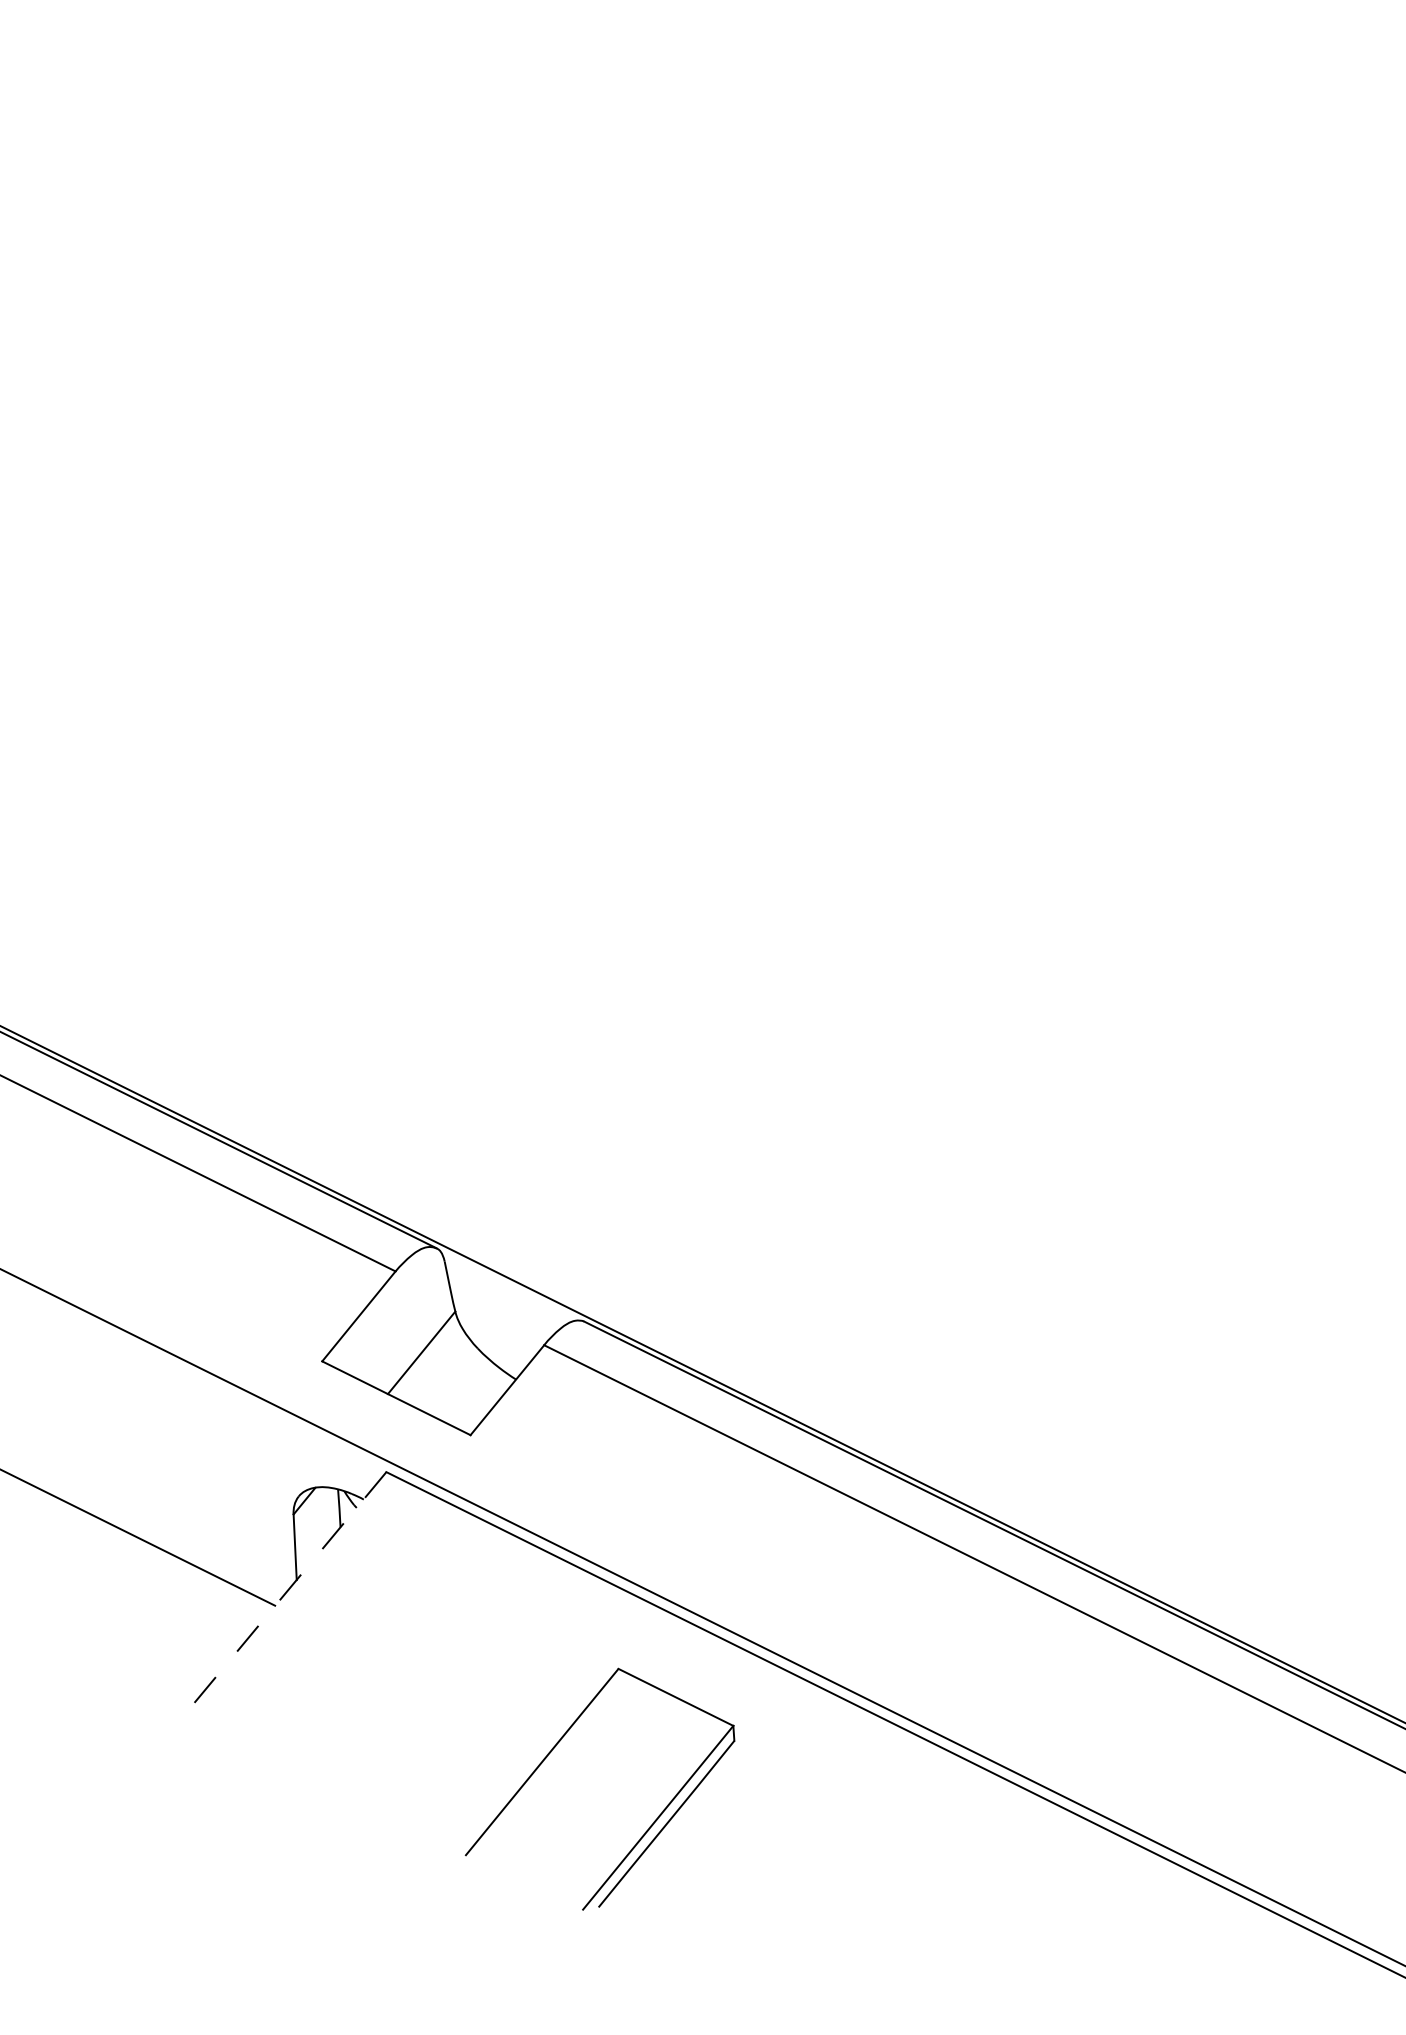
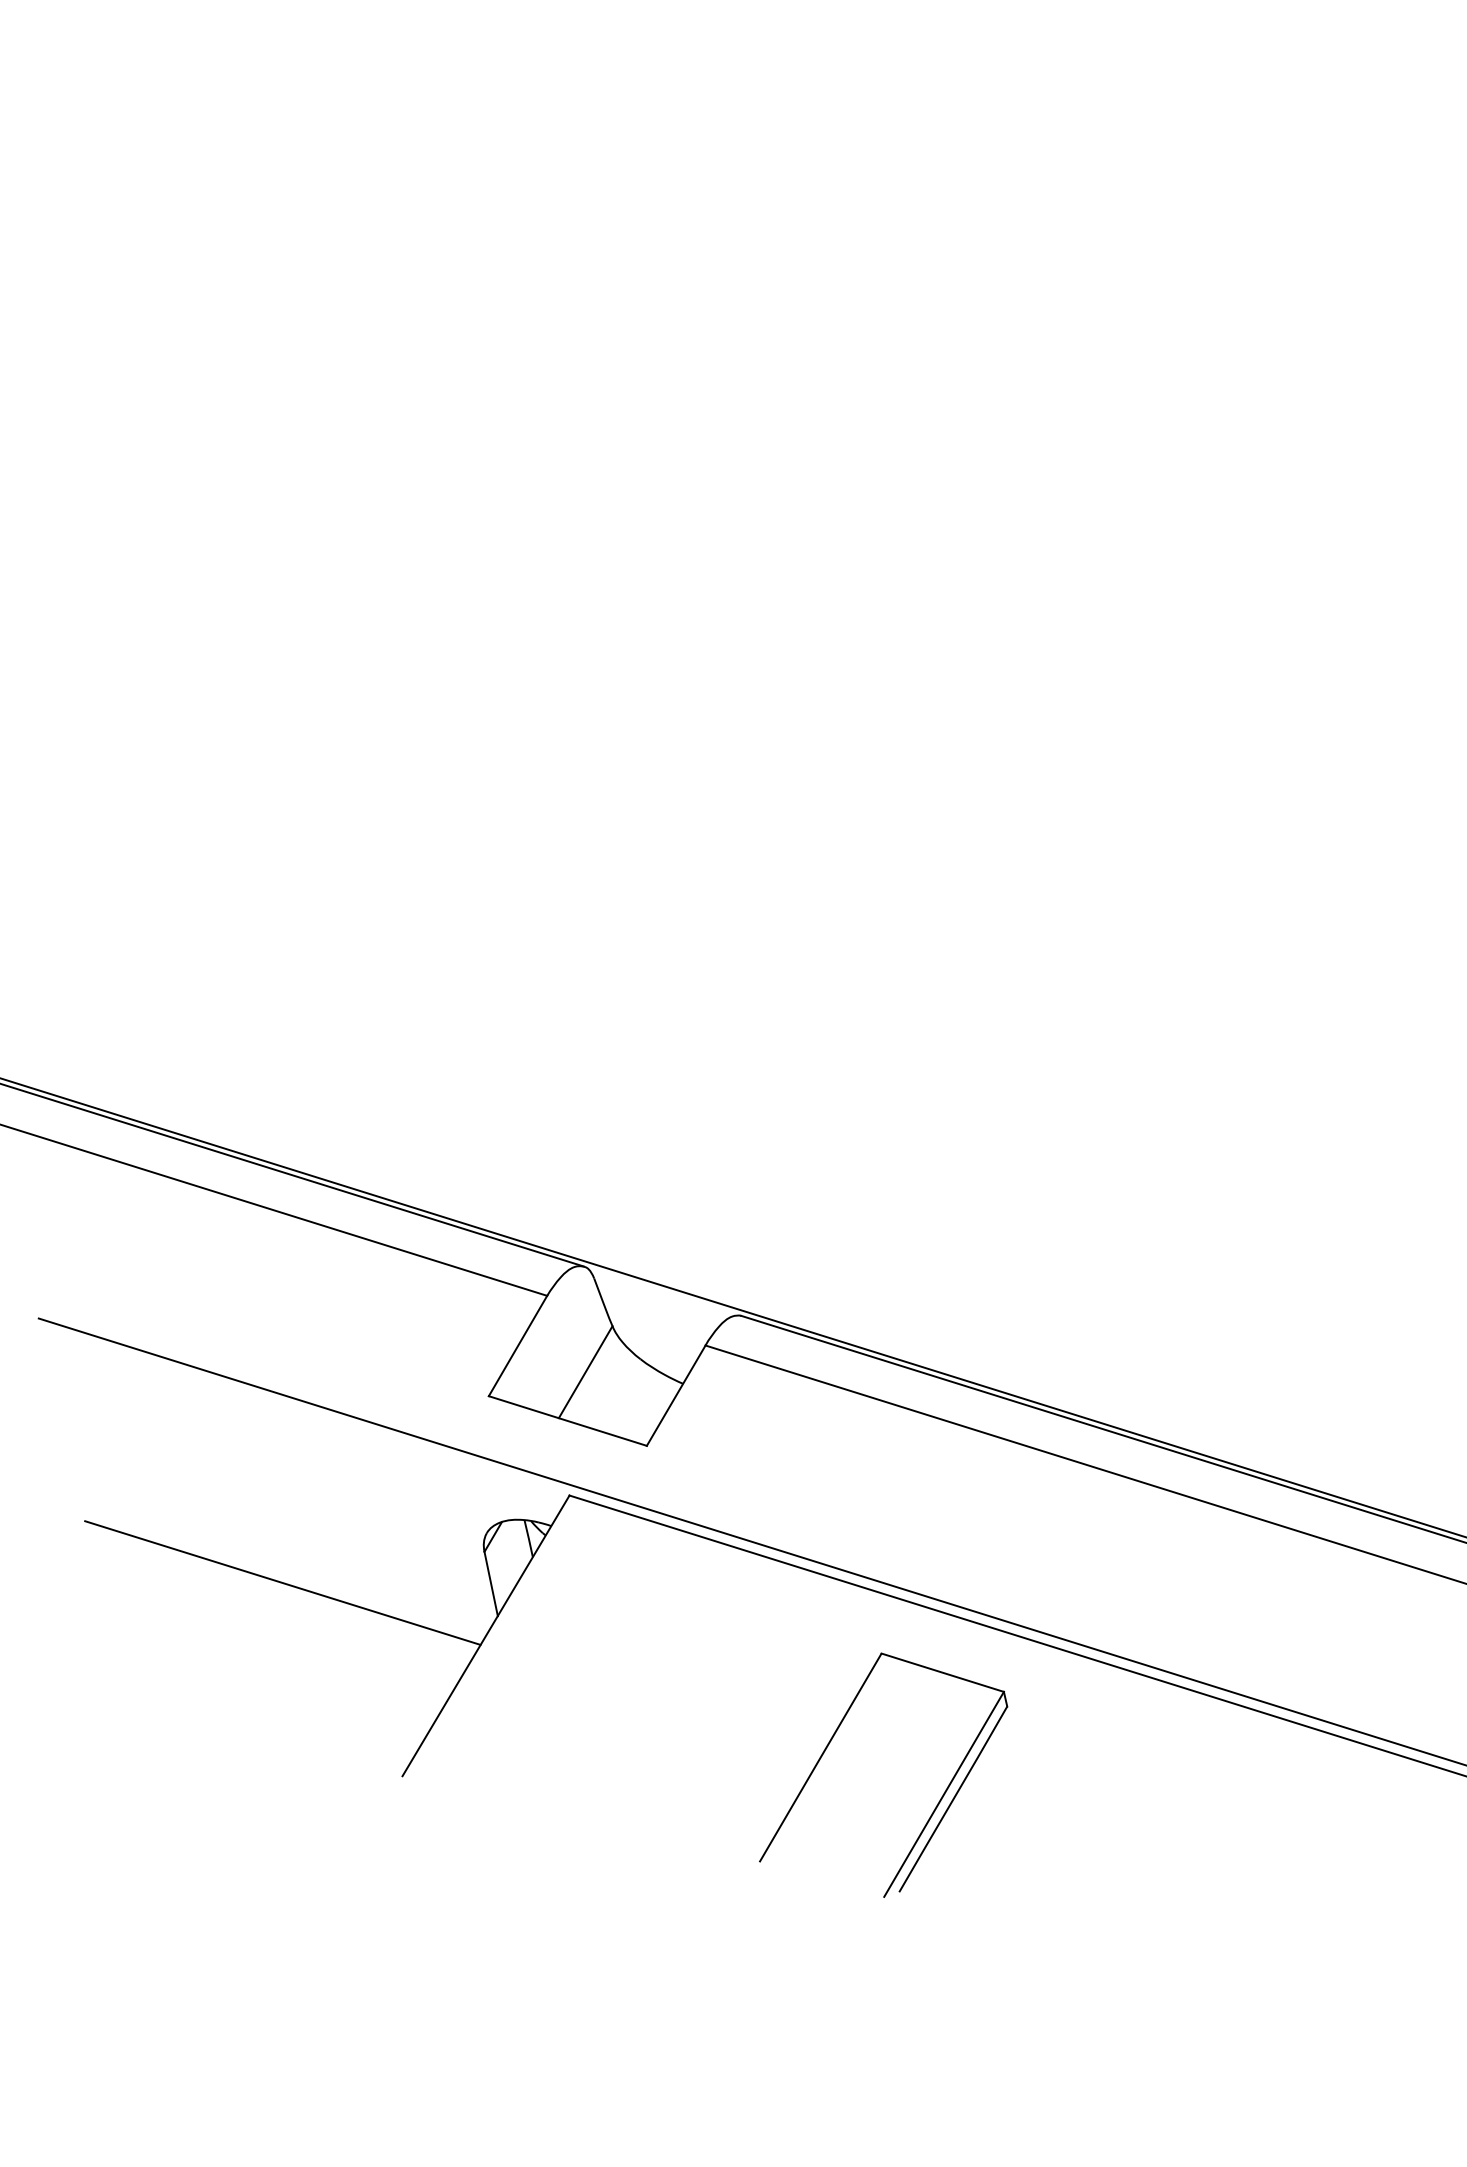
line: (281, 1598) -> (485, 1636), dashed -> solid
part: (647, 1828) -> (935, 1806), moved

